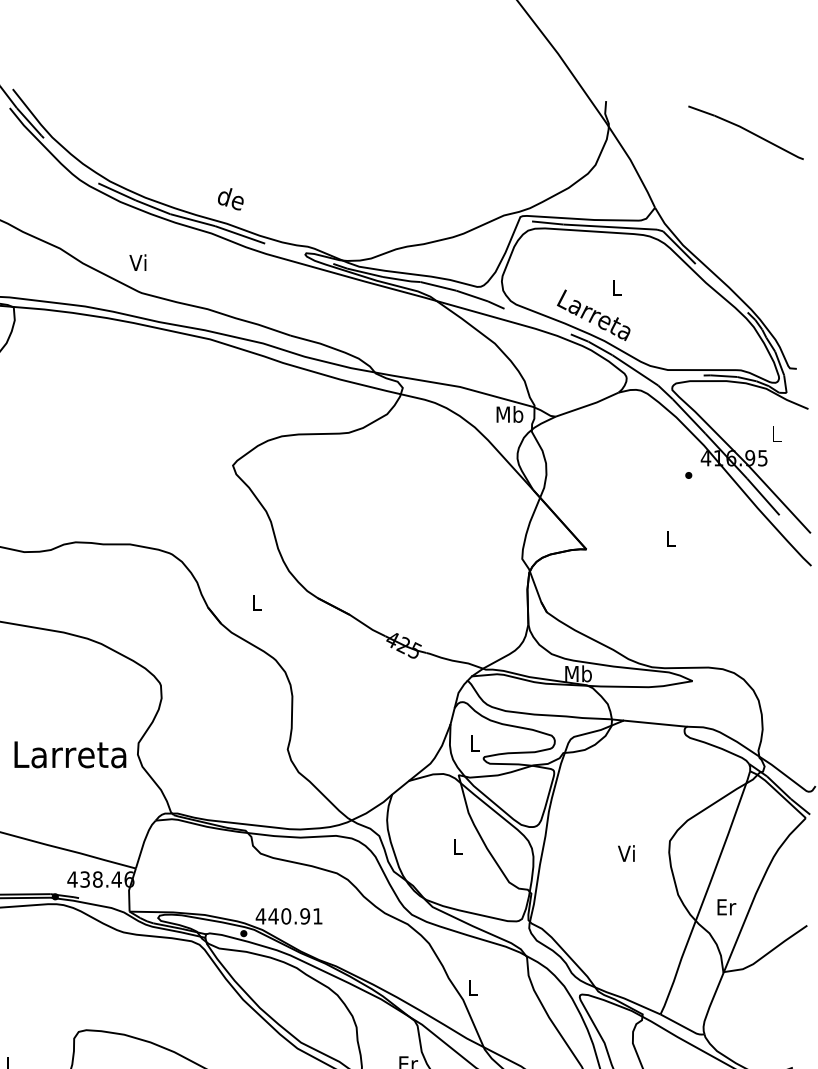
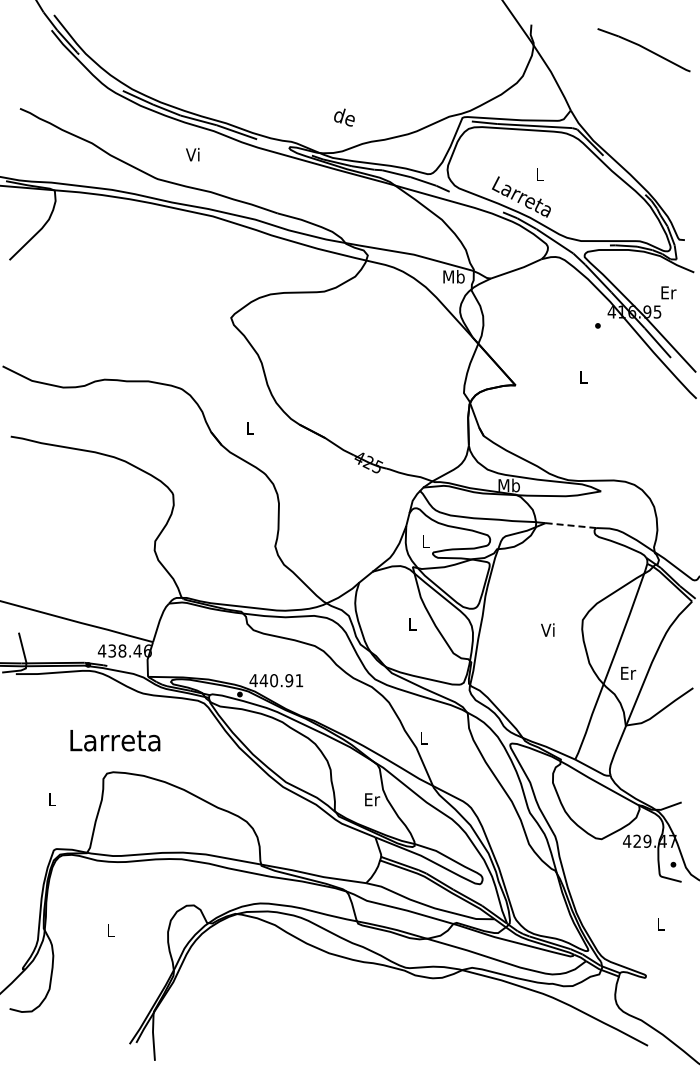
text: (230, 199) -> (344, 117), moved
text: (137, 262) -> (192, 154), moved
text: (776, 433) -> (668, 292), L -> Er
line: (655, 723) -> (571, 525), solid -> dashed
text: (70, 754) -> (115, 740), moved

